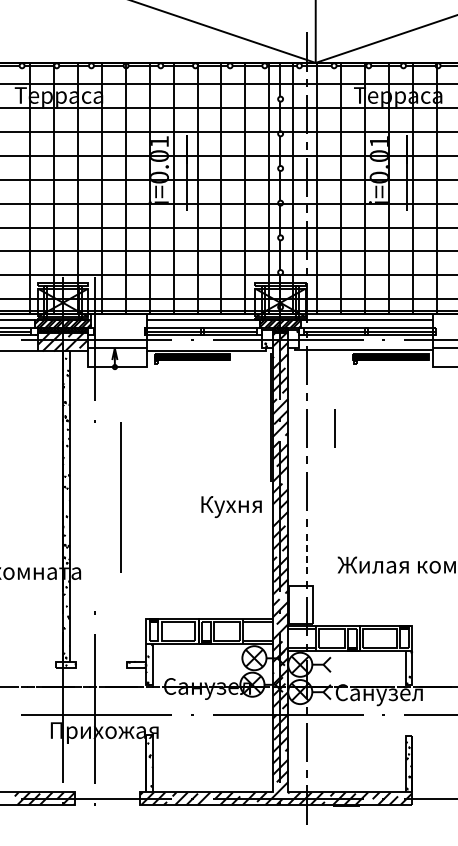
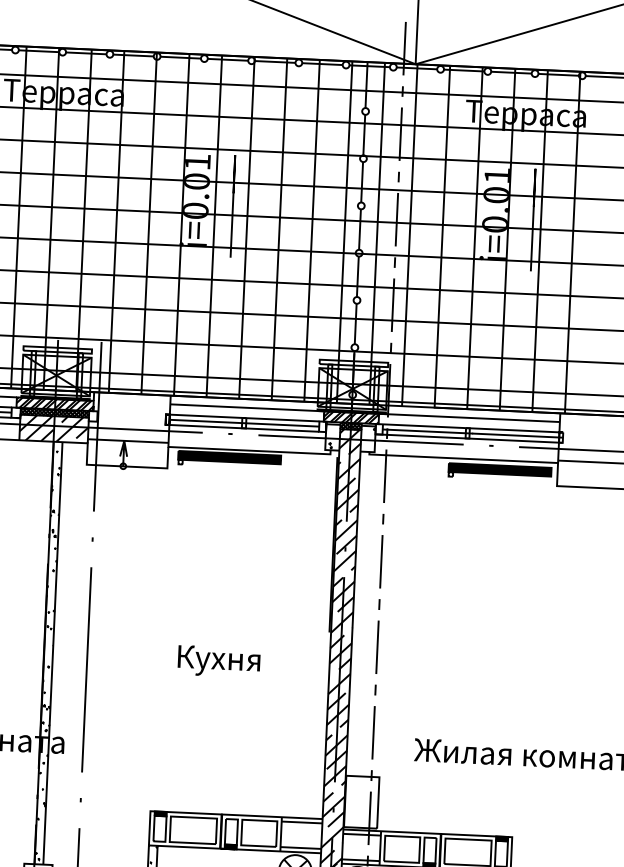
line: (334, 428) -> (418, 563), removed
line: (120, 497) -> (86, 669), moved
text: (231, 506) -> (218, 660), moved
line: (307, 554) -> (374, 733), dashed -> solid

